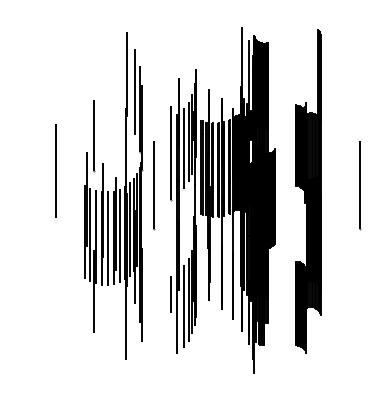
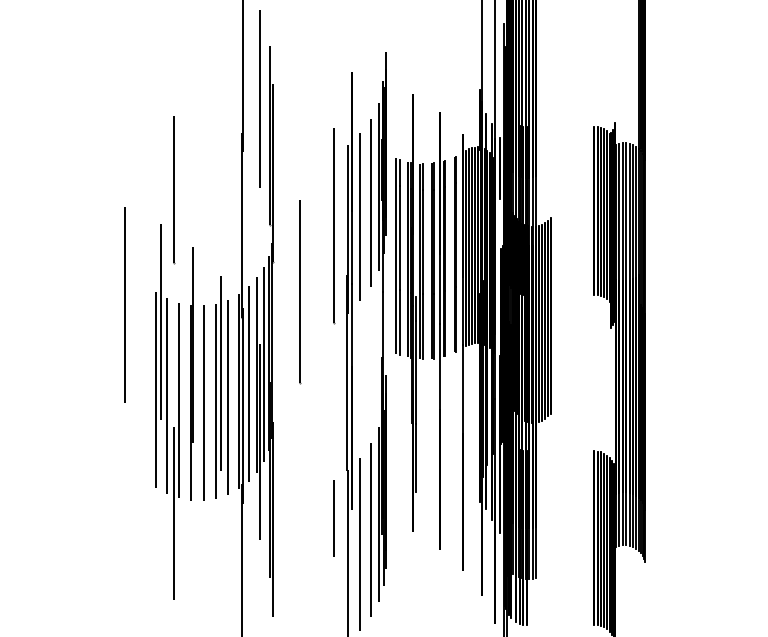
line: (55, 170) -> (123, 303), moved
line: (360, 185) -> (727, 293), removed

